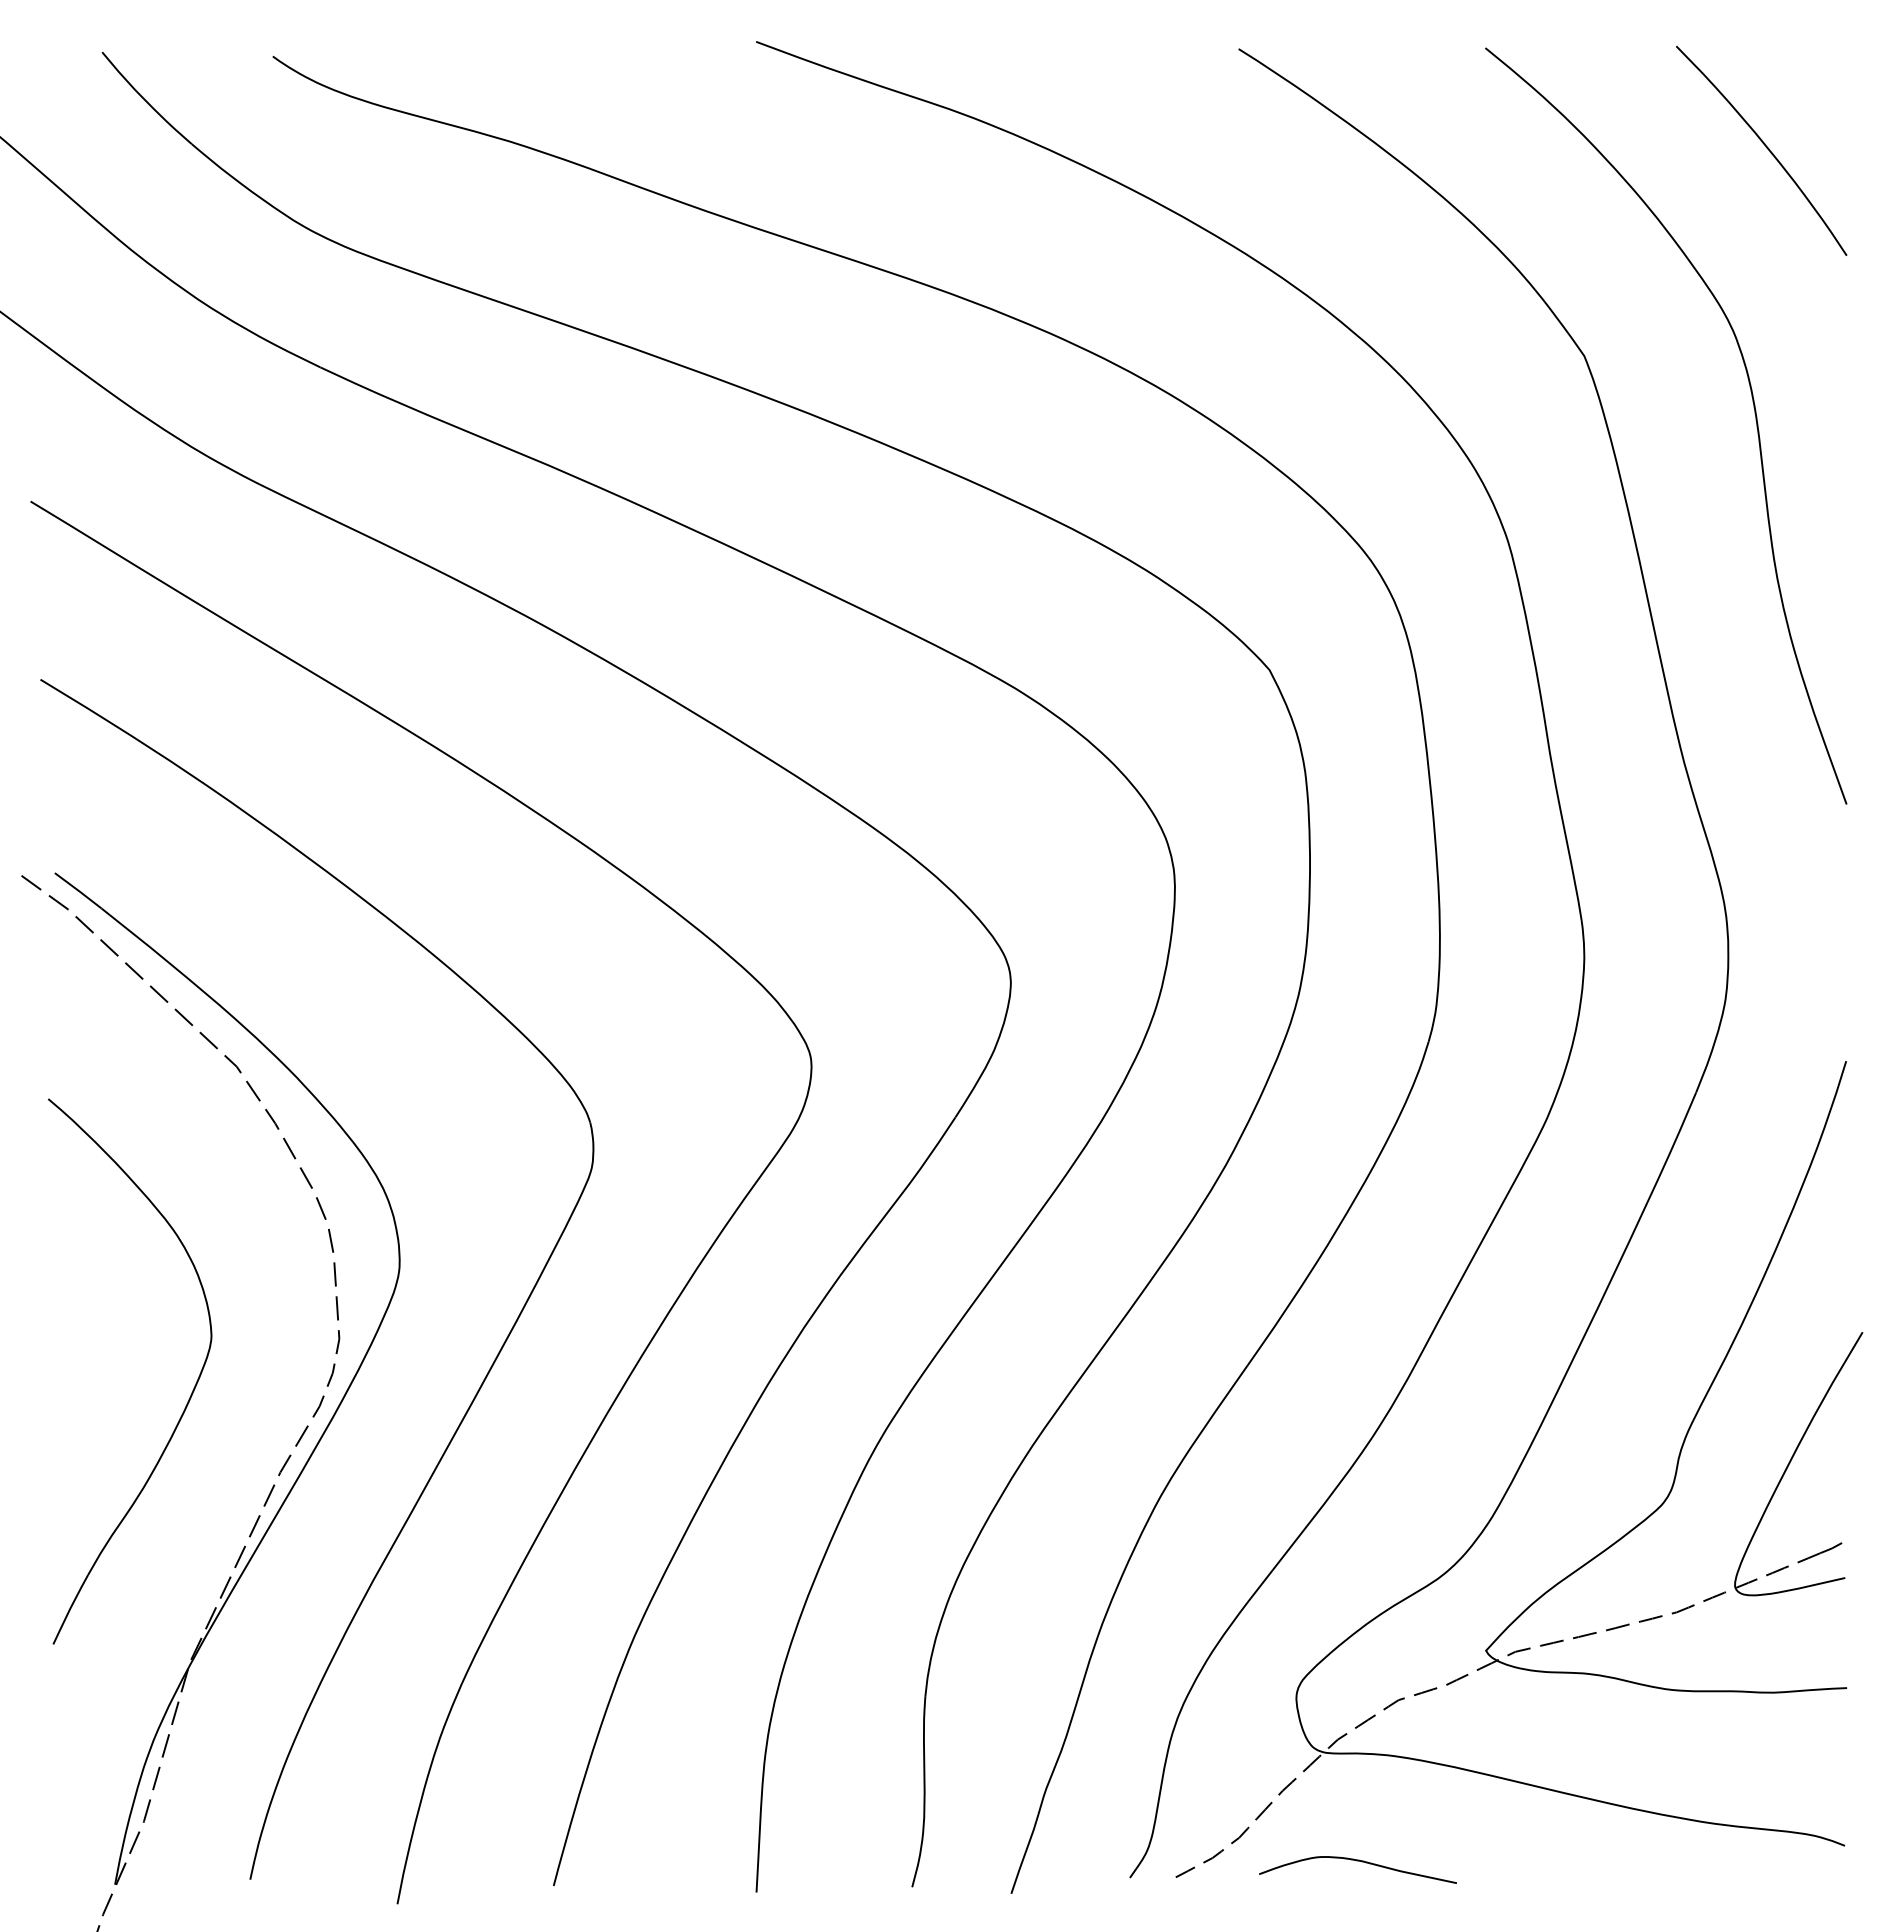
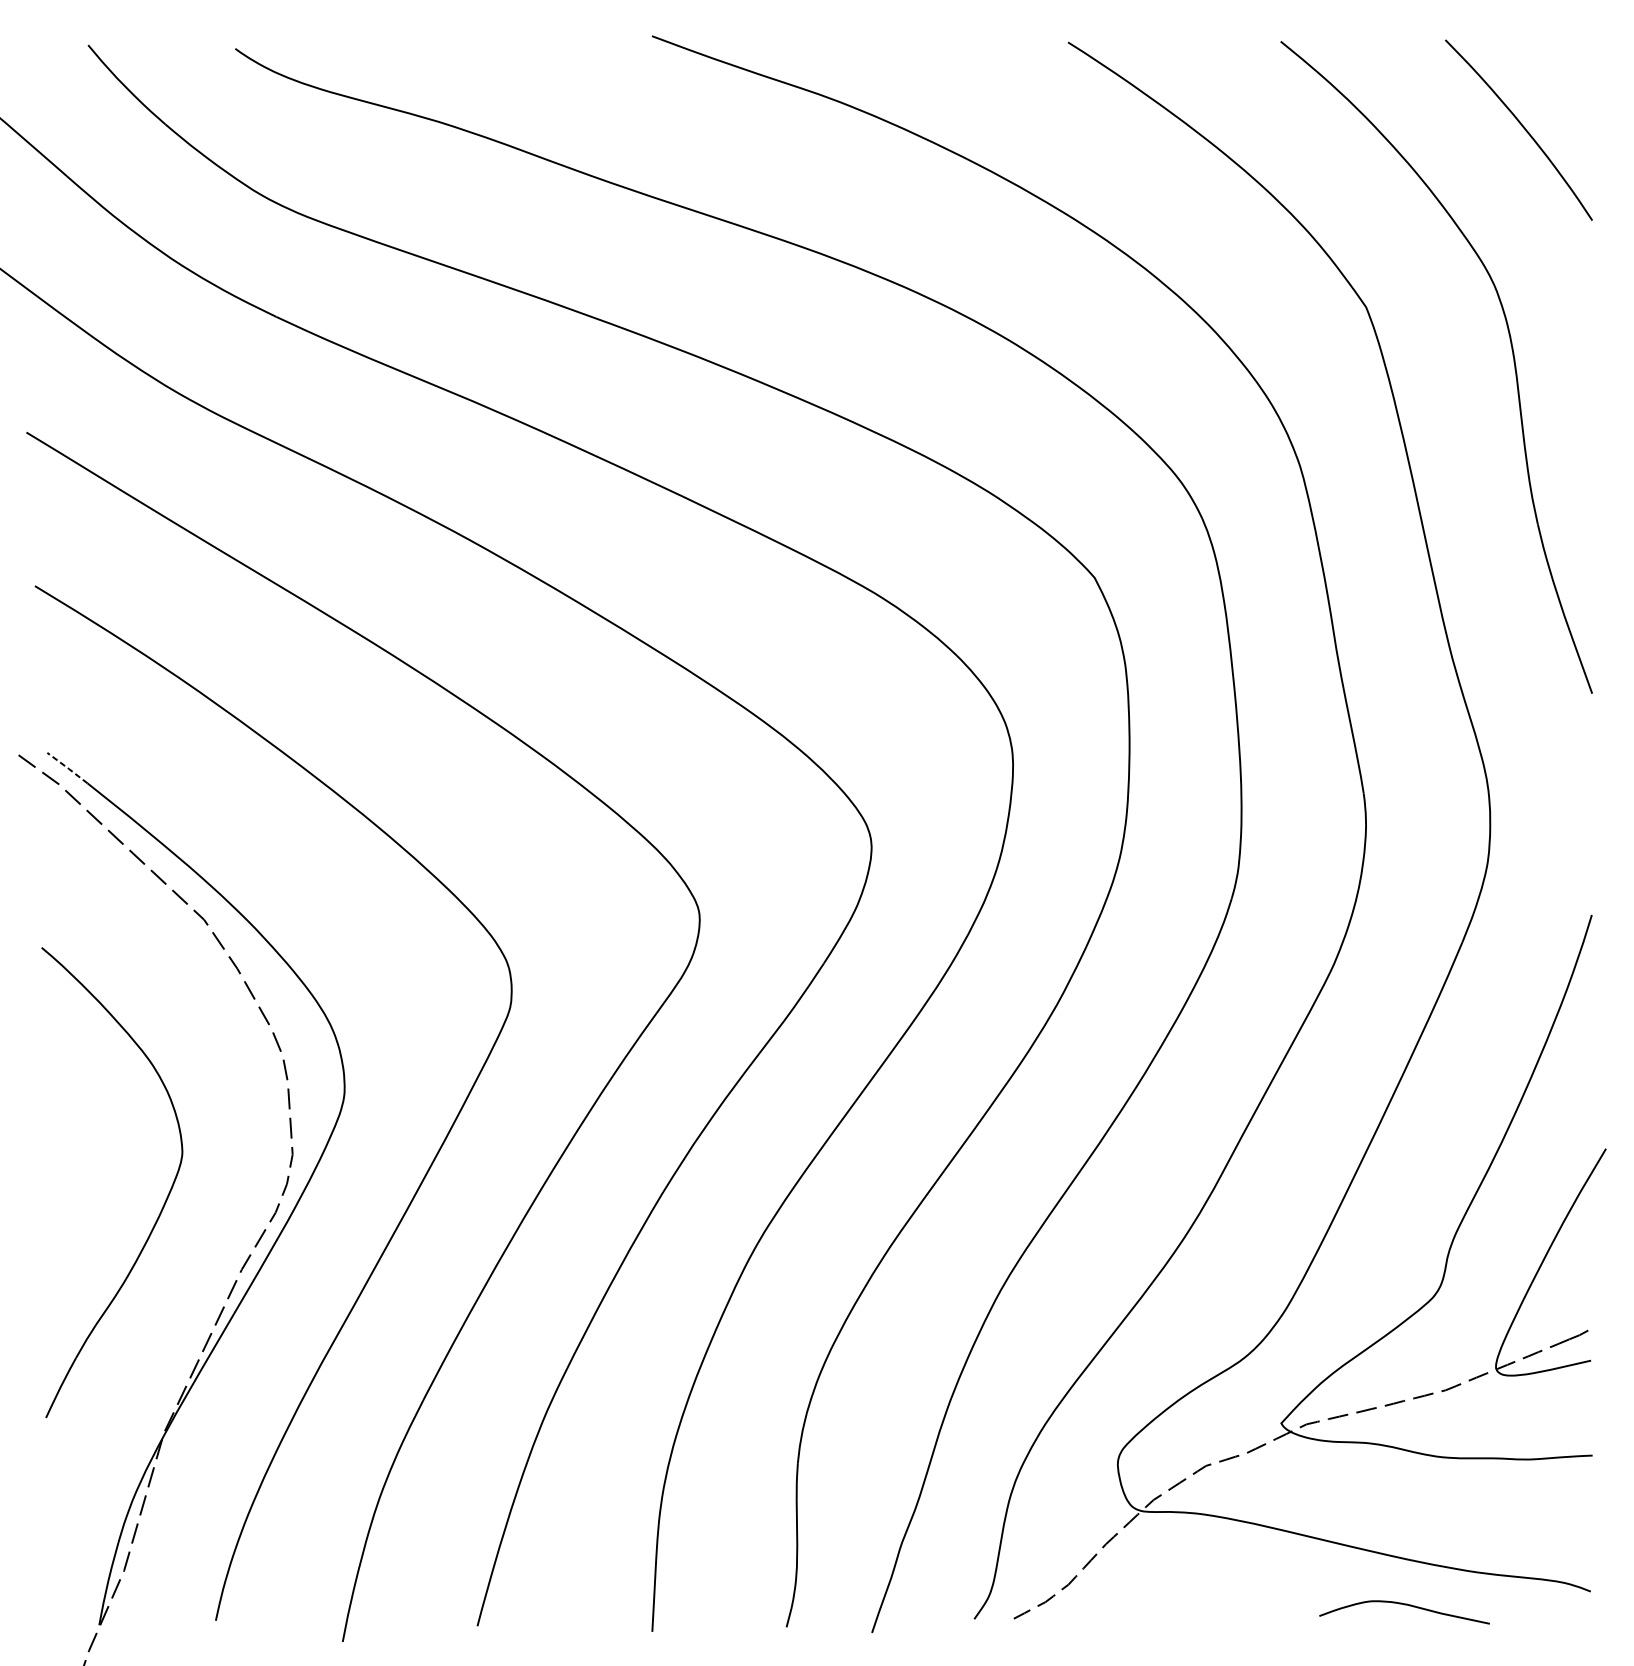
line: (78, 890) -> (67, 767), solid -> dashed
curve: (1357, 1861) -> (1404, 1605), moved

